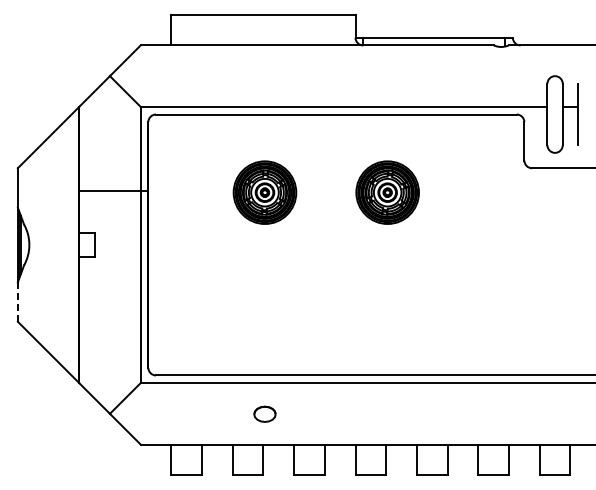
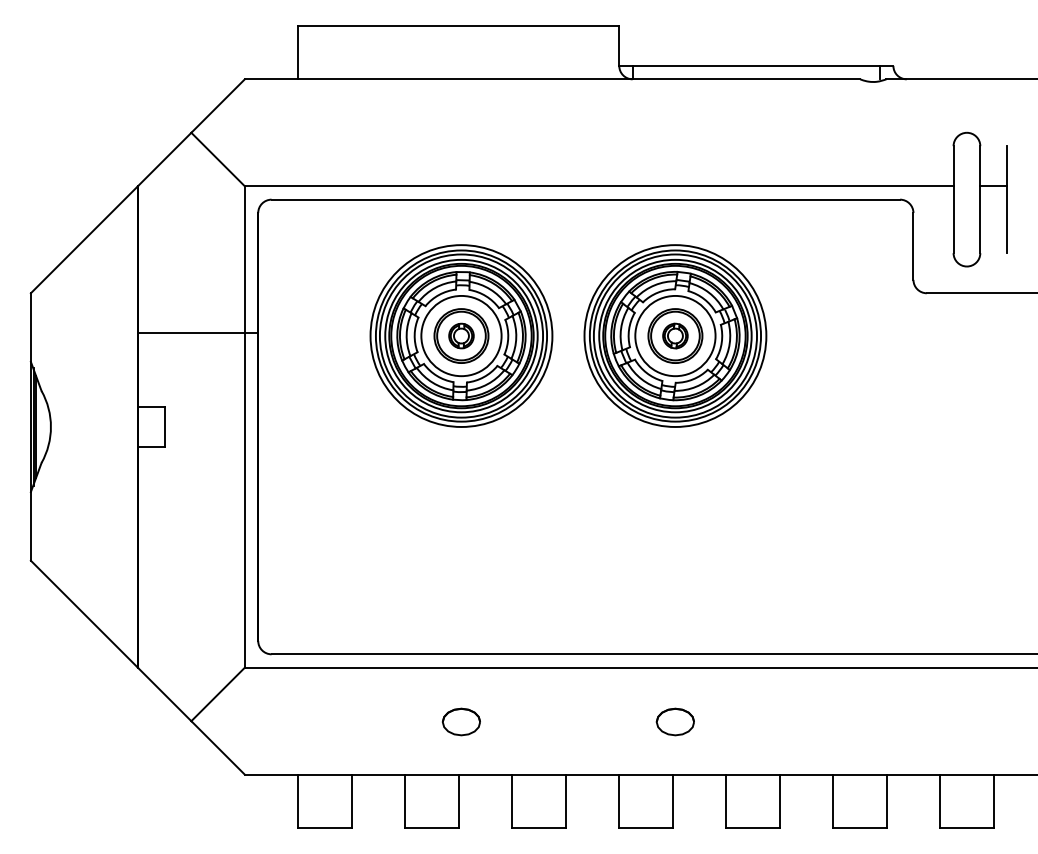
part: (264, 192) -> (460, 335), size x1.67
part: (387, 192) -> (674, 335), size x1.67
line: (17, 302) -> (30, 527), dashed -> solid
part: (387, 413) -> (674, 720), added

